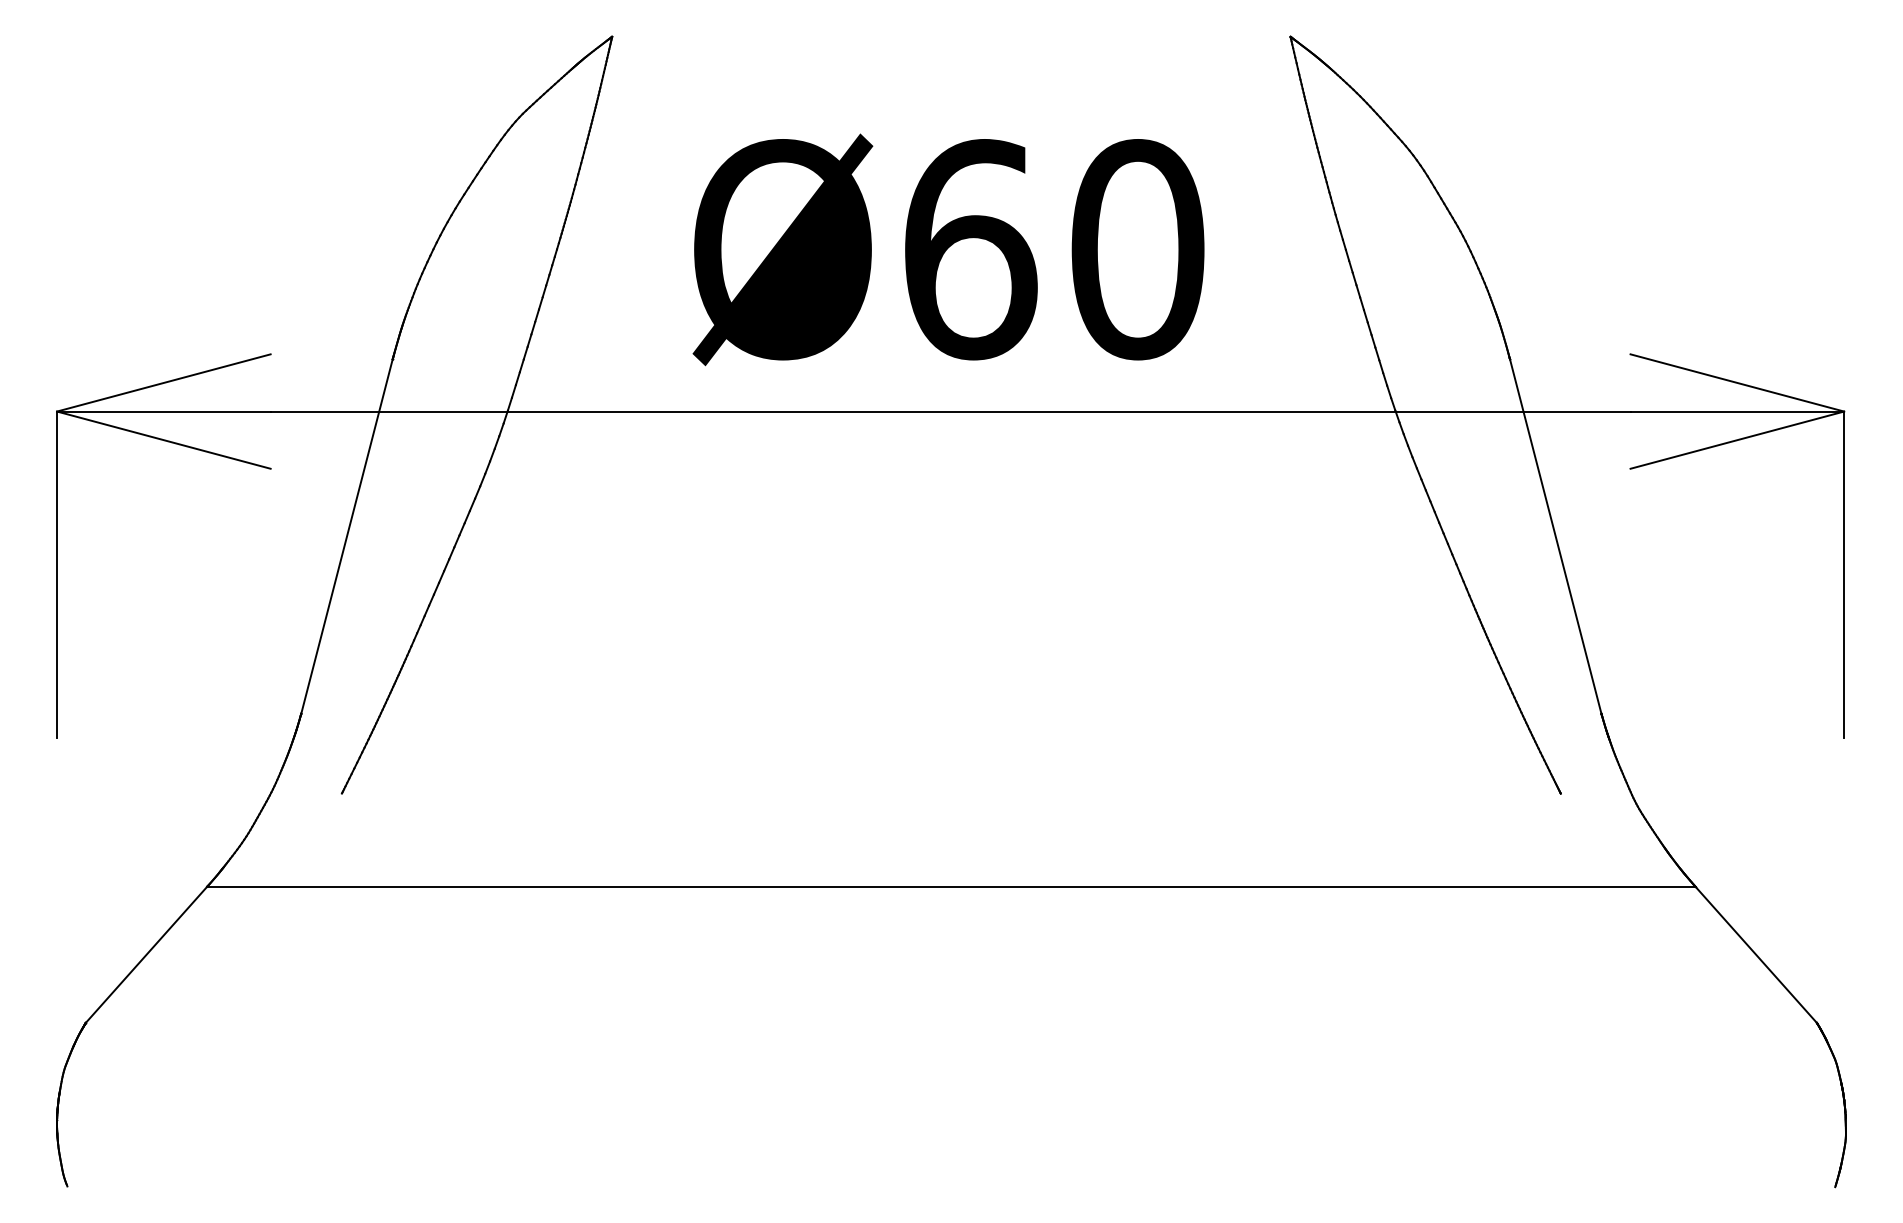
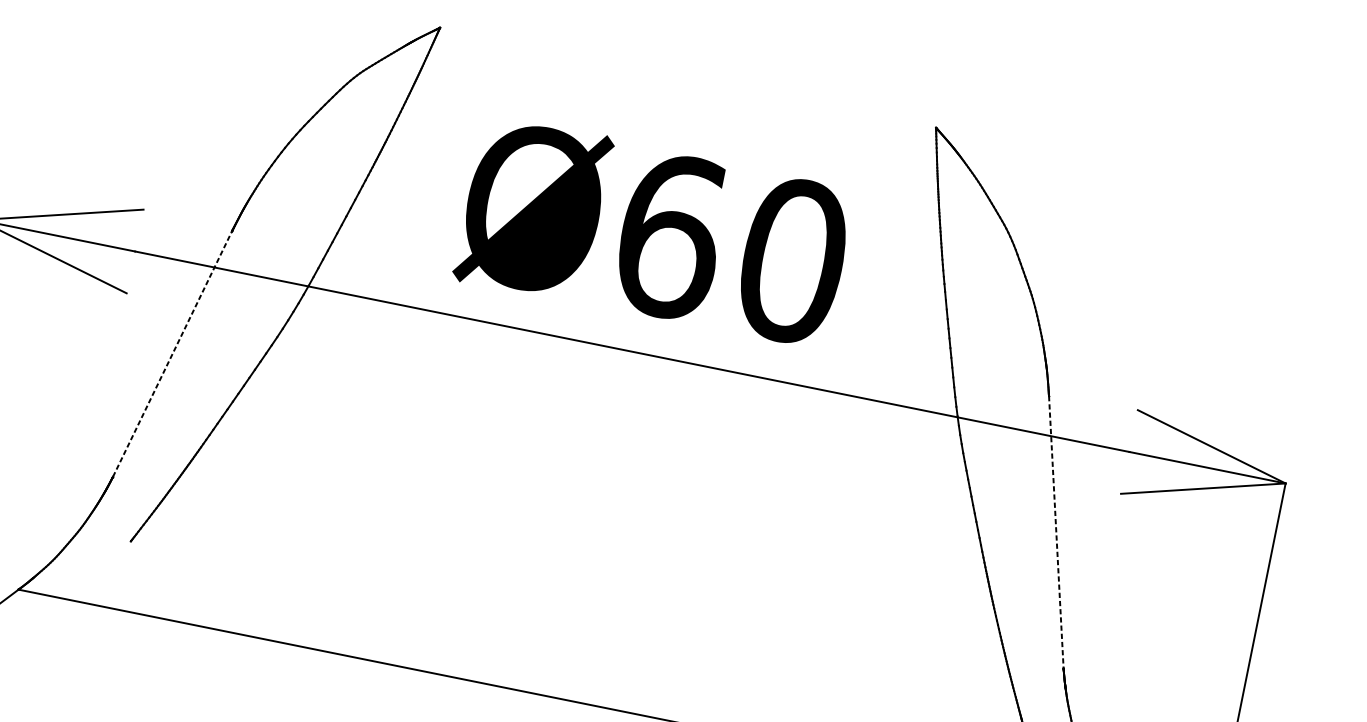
line: (346, 536) -> (172, 354), solid -> dashed
line: (1555, 536) -> (1056, 532), solid -> dashed

